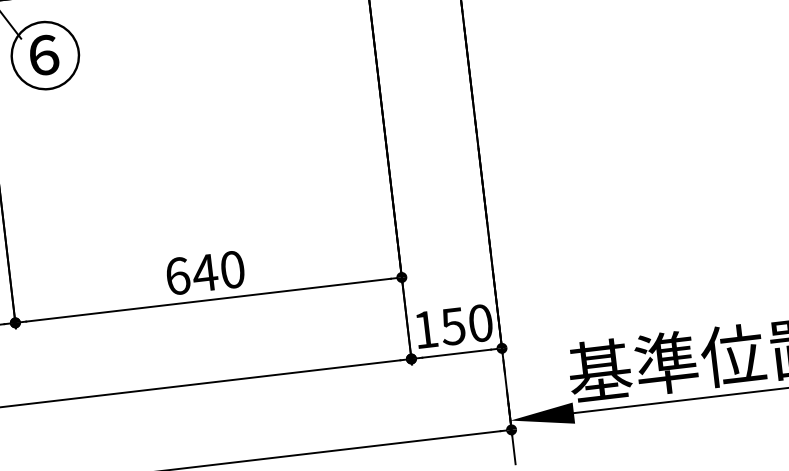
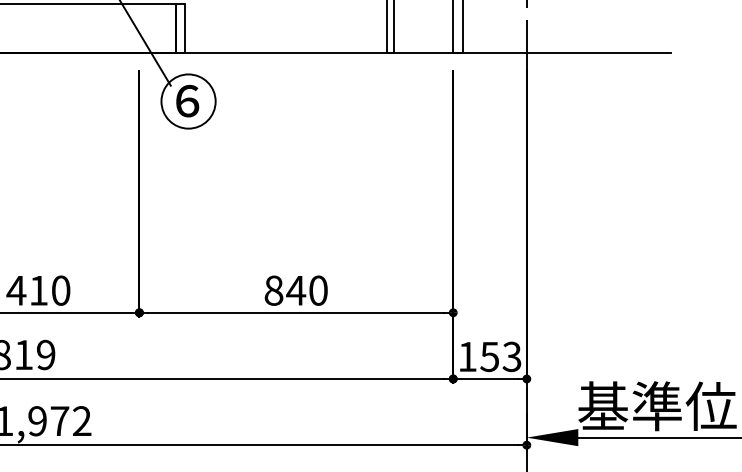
text: (177, 276) -> (273, 290), 640 -> 840
text: (479, 322) -> (511, 356), 150 -> 153

